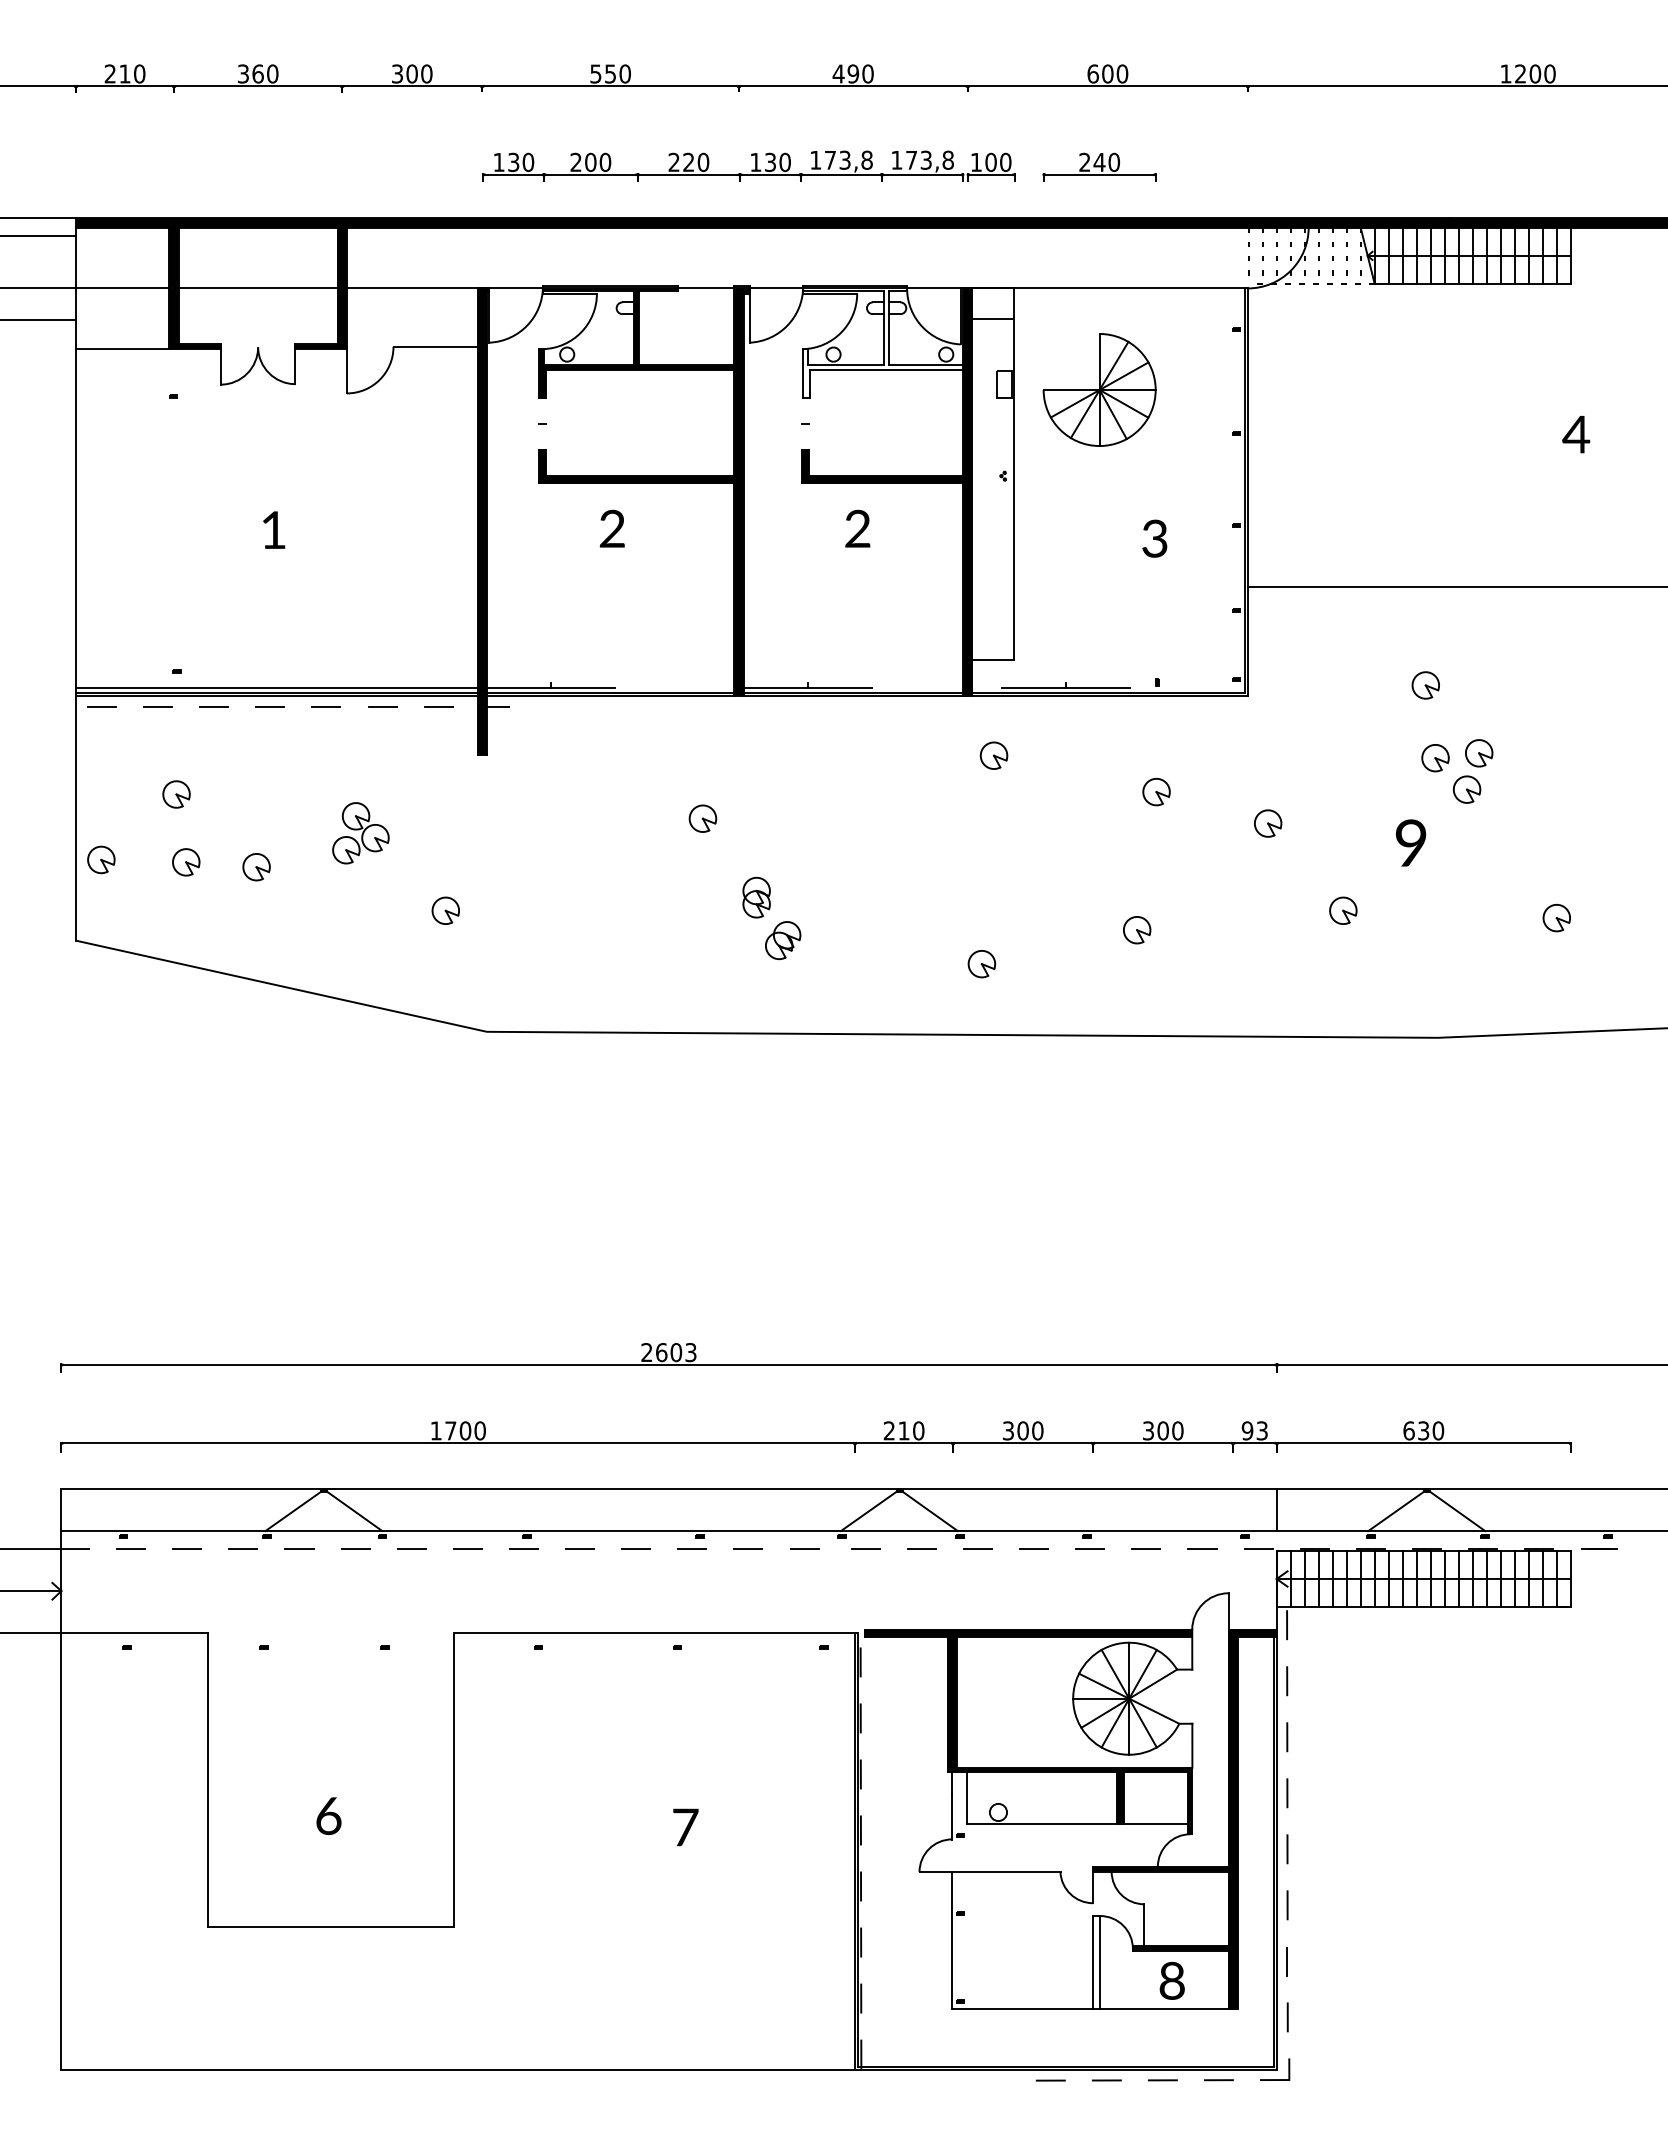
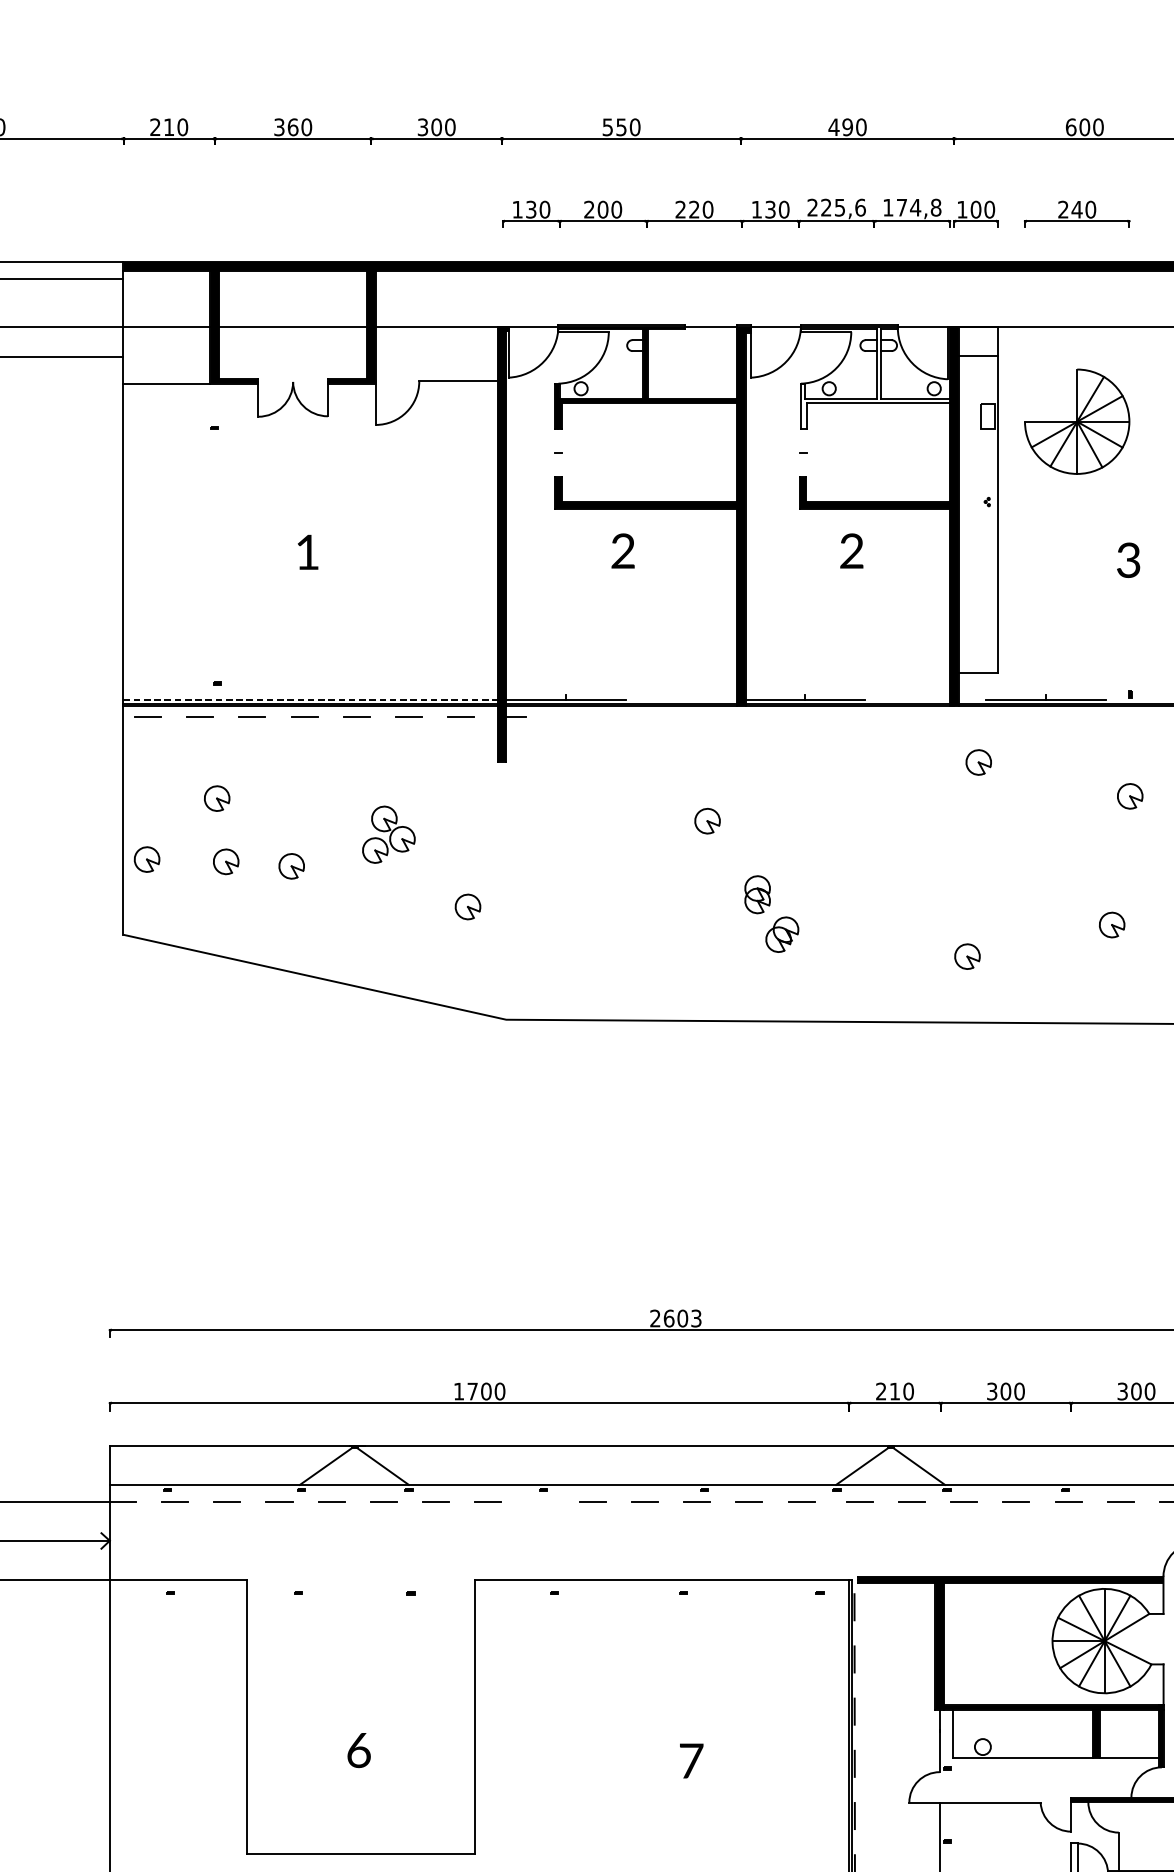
text: (841, 159) -> (836, 206), 173,8 -> 225,6
text: (926, 159) -> (915, 206), 173,8 -> 174,8
line: (276, 688) -> (310, 699), solid -> dashed
line: (523, 1549) -> (540, 1502), removed

